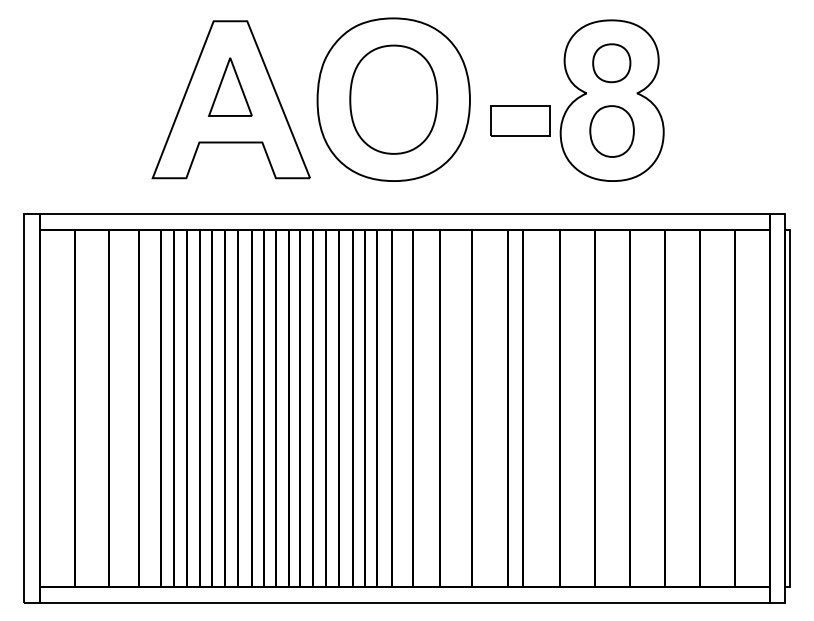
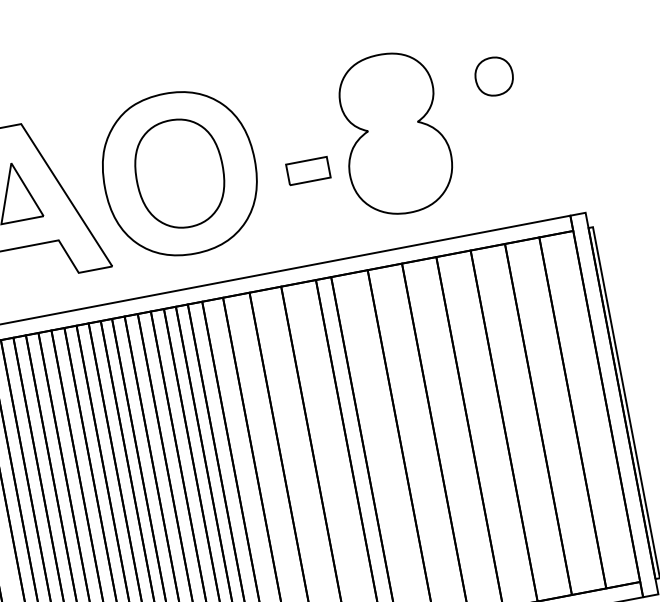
part: (611, 63) -> (493, 76), moved
part: (520, 120) -> (308, 170), size x0.7
part: (611, 131) -> (399, 164), removed

